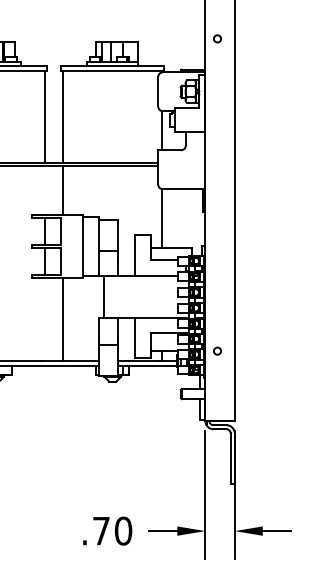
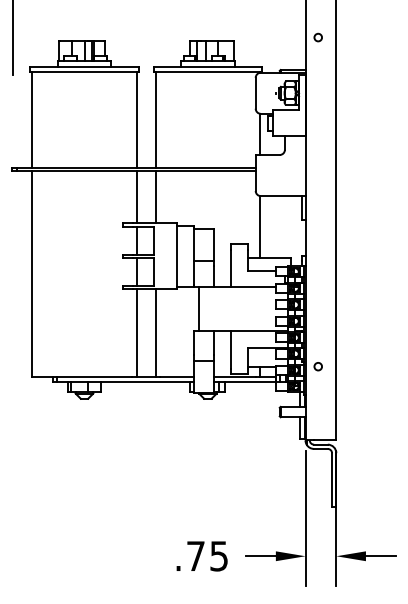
line: (45, 190) -> (136, 197), added
line: (45, 318) -> (136, 332), added
text: (123, 531) -> (219, 556), .70 -> .75

